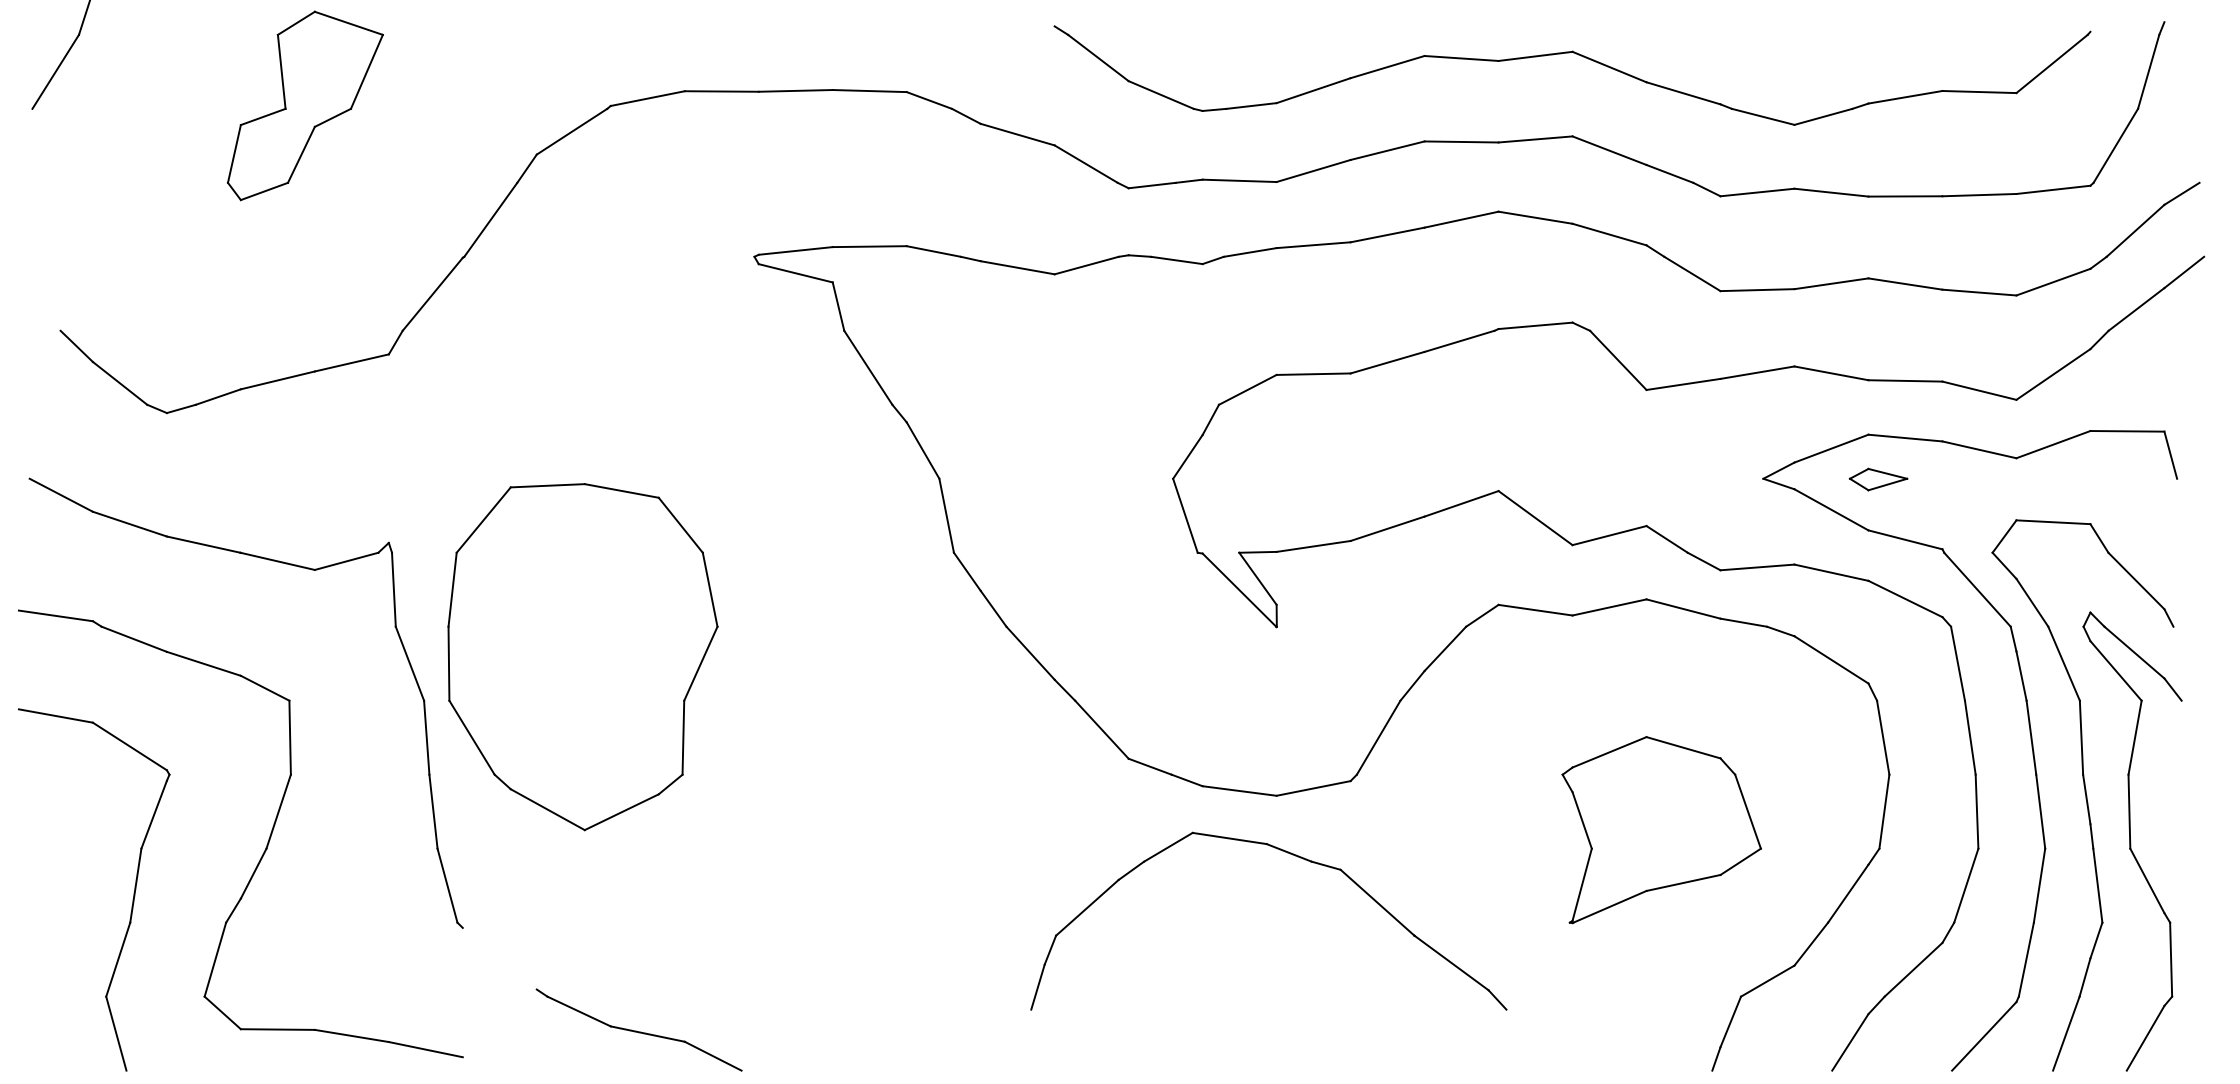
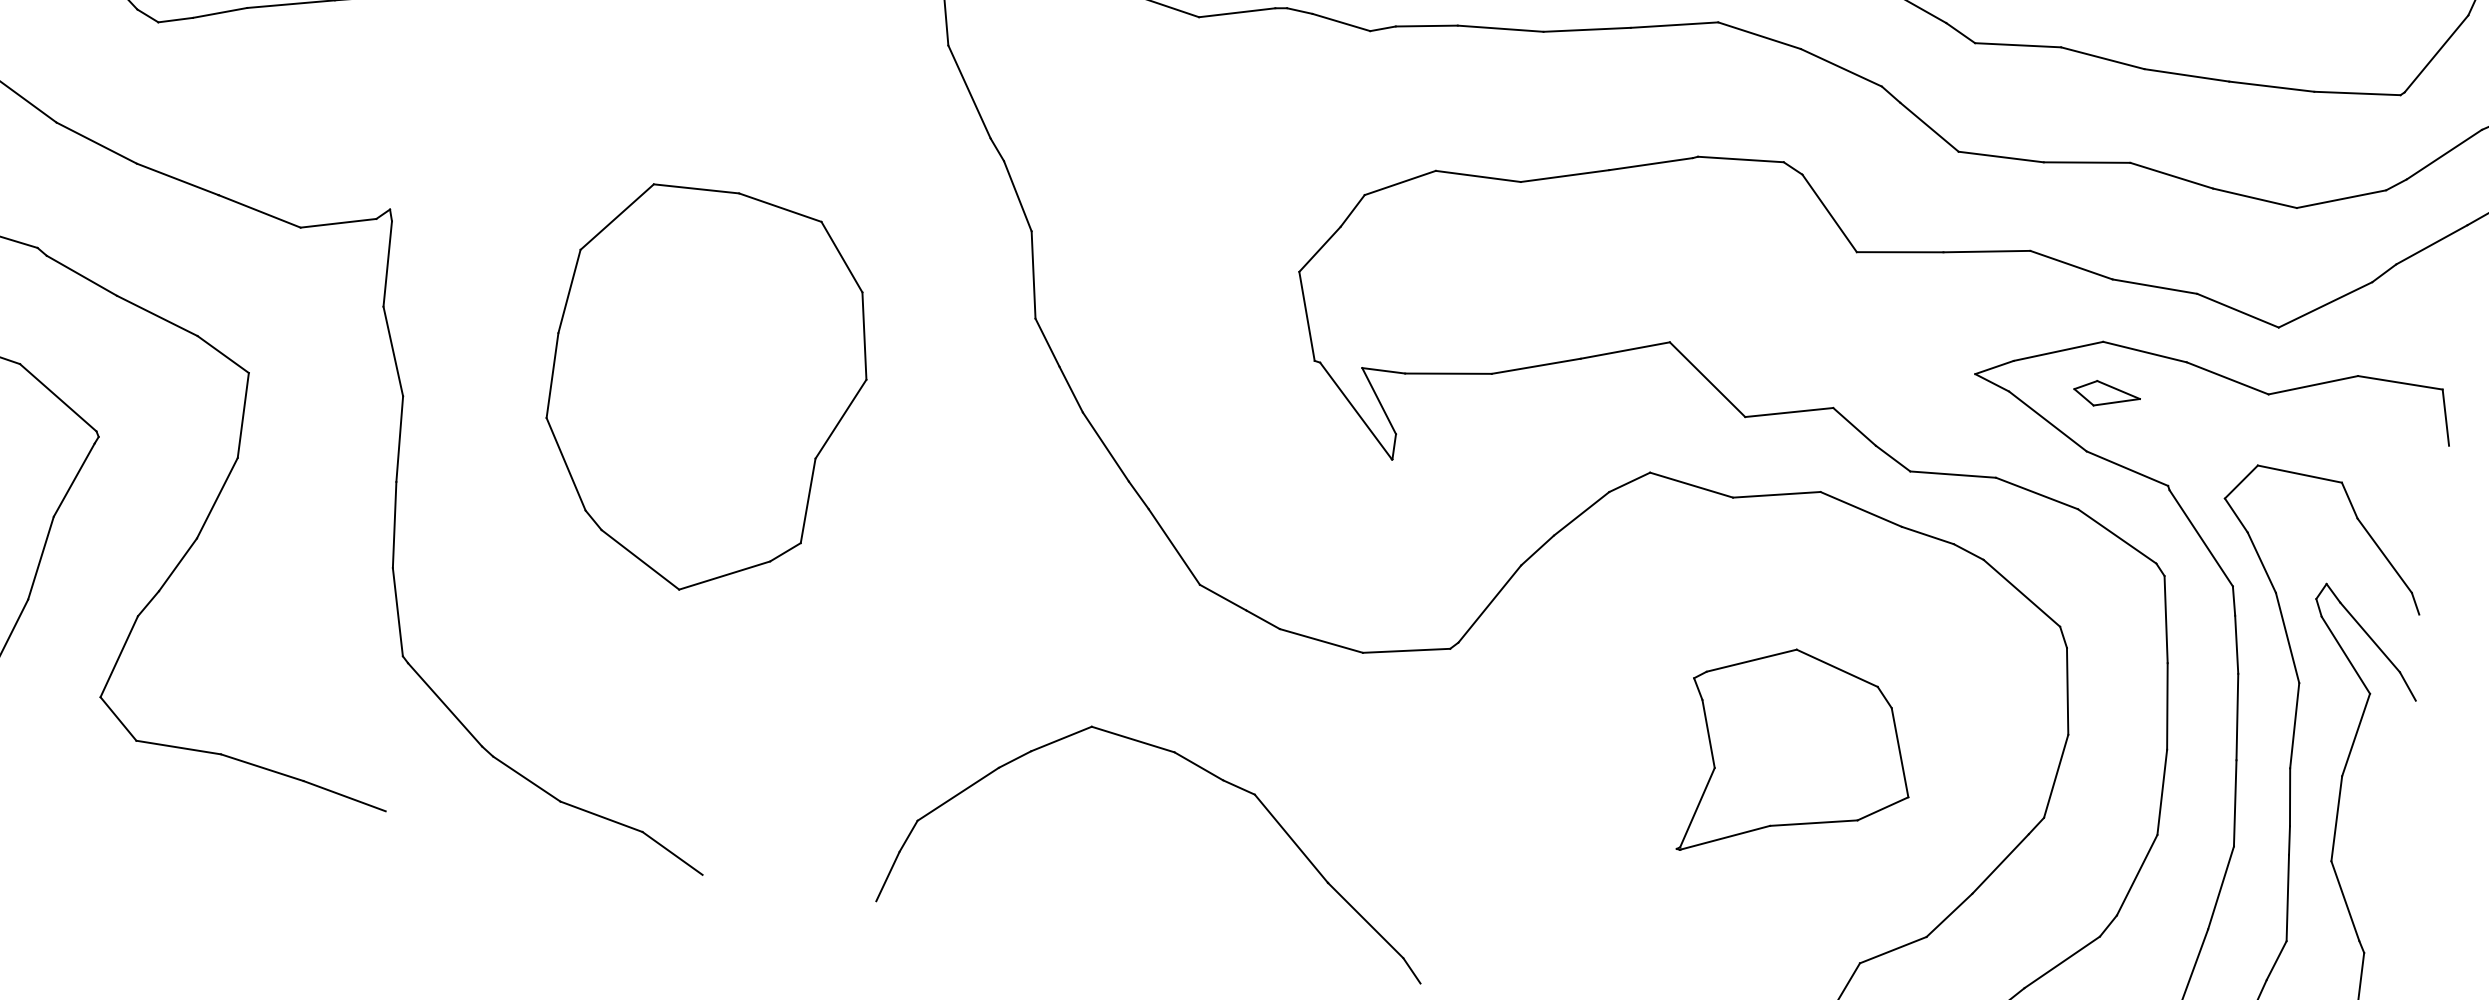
part: (582, 657) -> (706, 391), moved
part: (1292, 855) -> (1202, 769), moved
line: (499, 958) -> (444, 704), added

